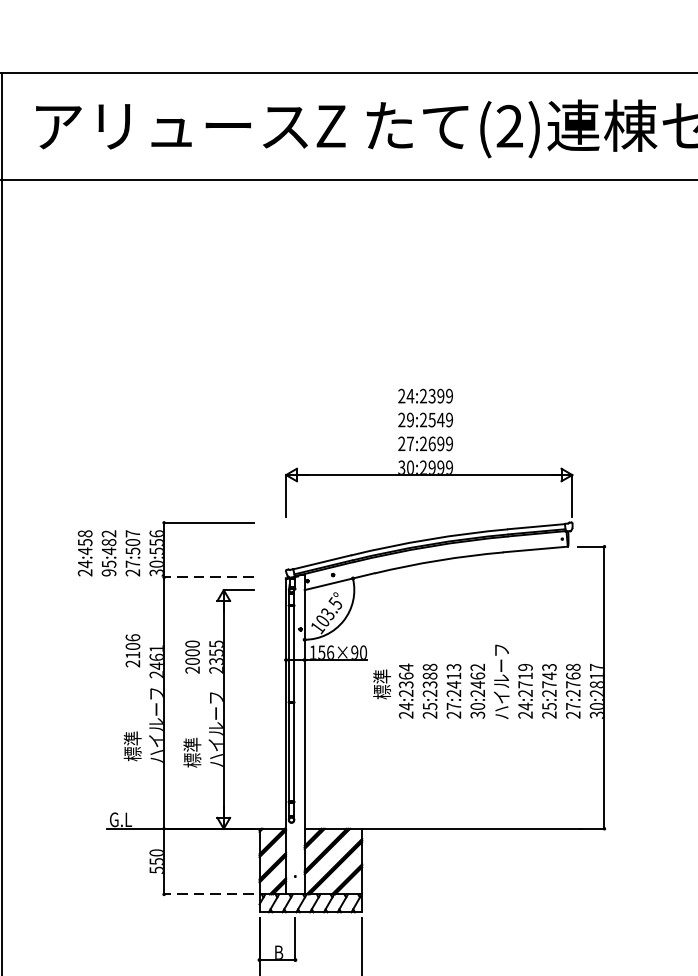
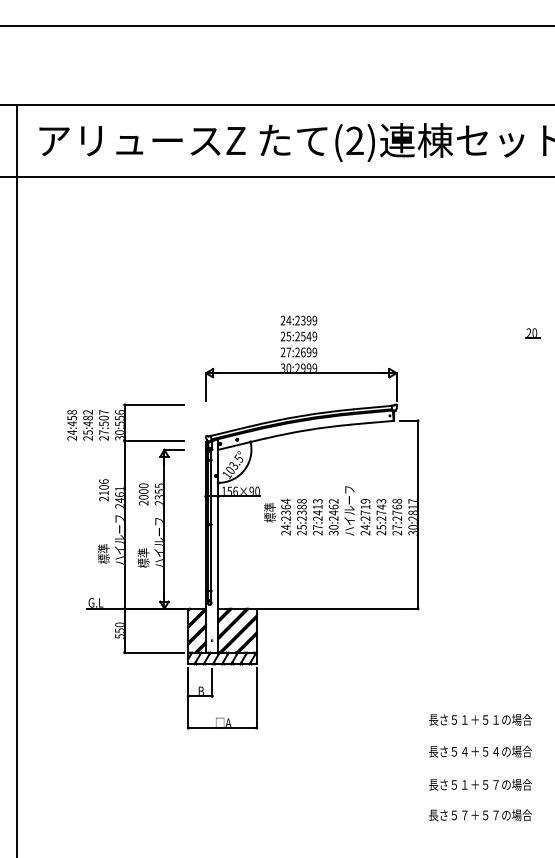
text: (409, 419) -> (288, 336), 29:2549 -> 25:2549
text: (109, 573) -> (88, 438), 95:482 -> 25:482
line: (208, 577) -> (154, 441), dashed -> solid
line: (208, 894) -> (154, 652), dashed -> solid

